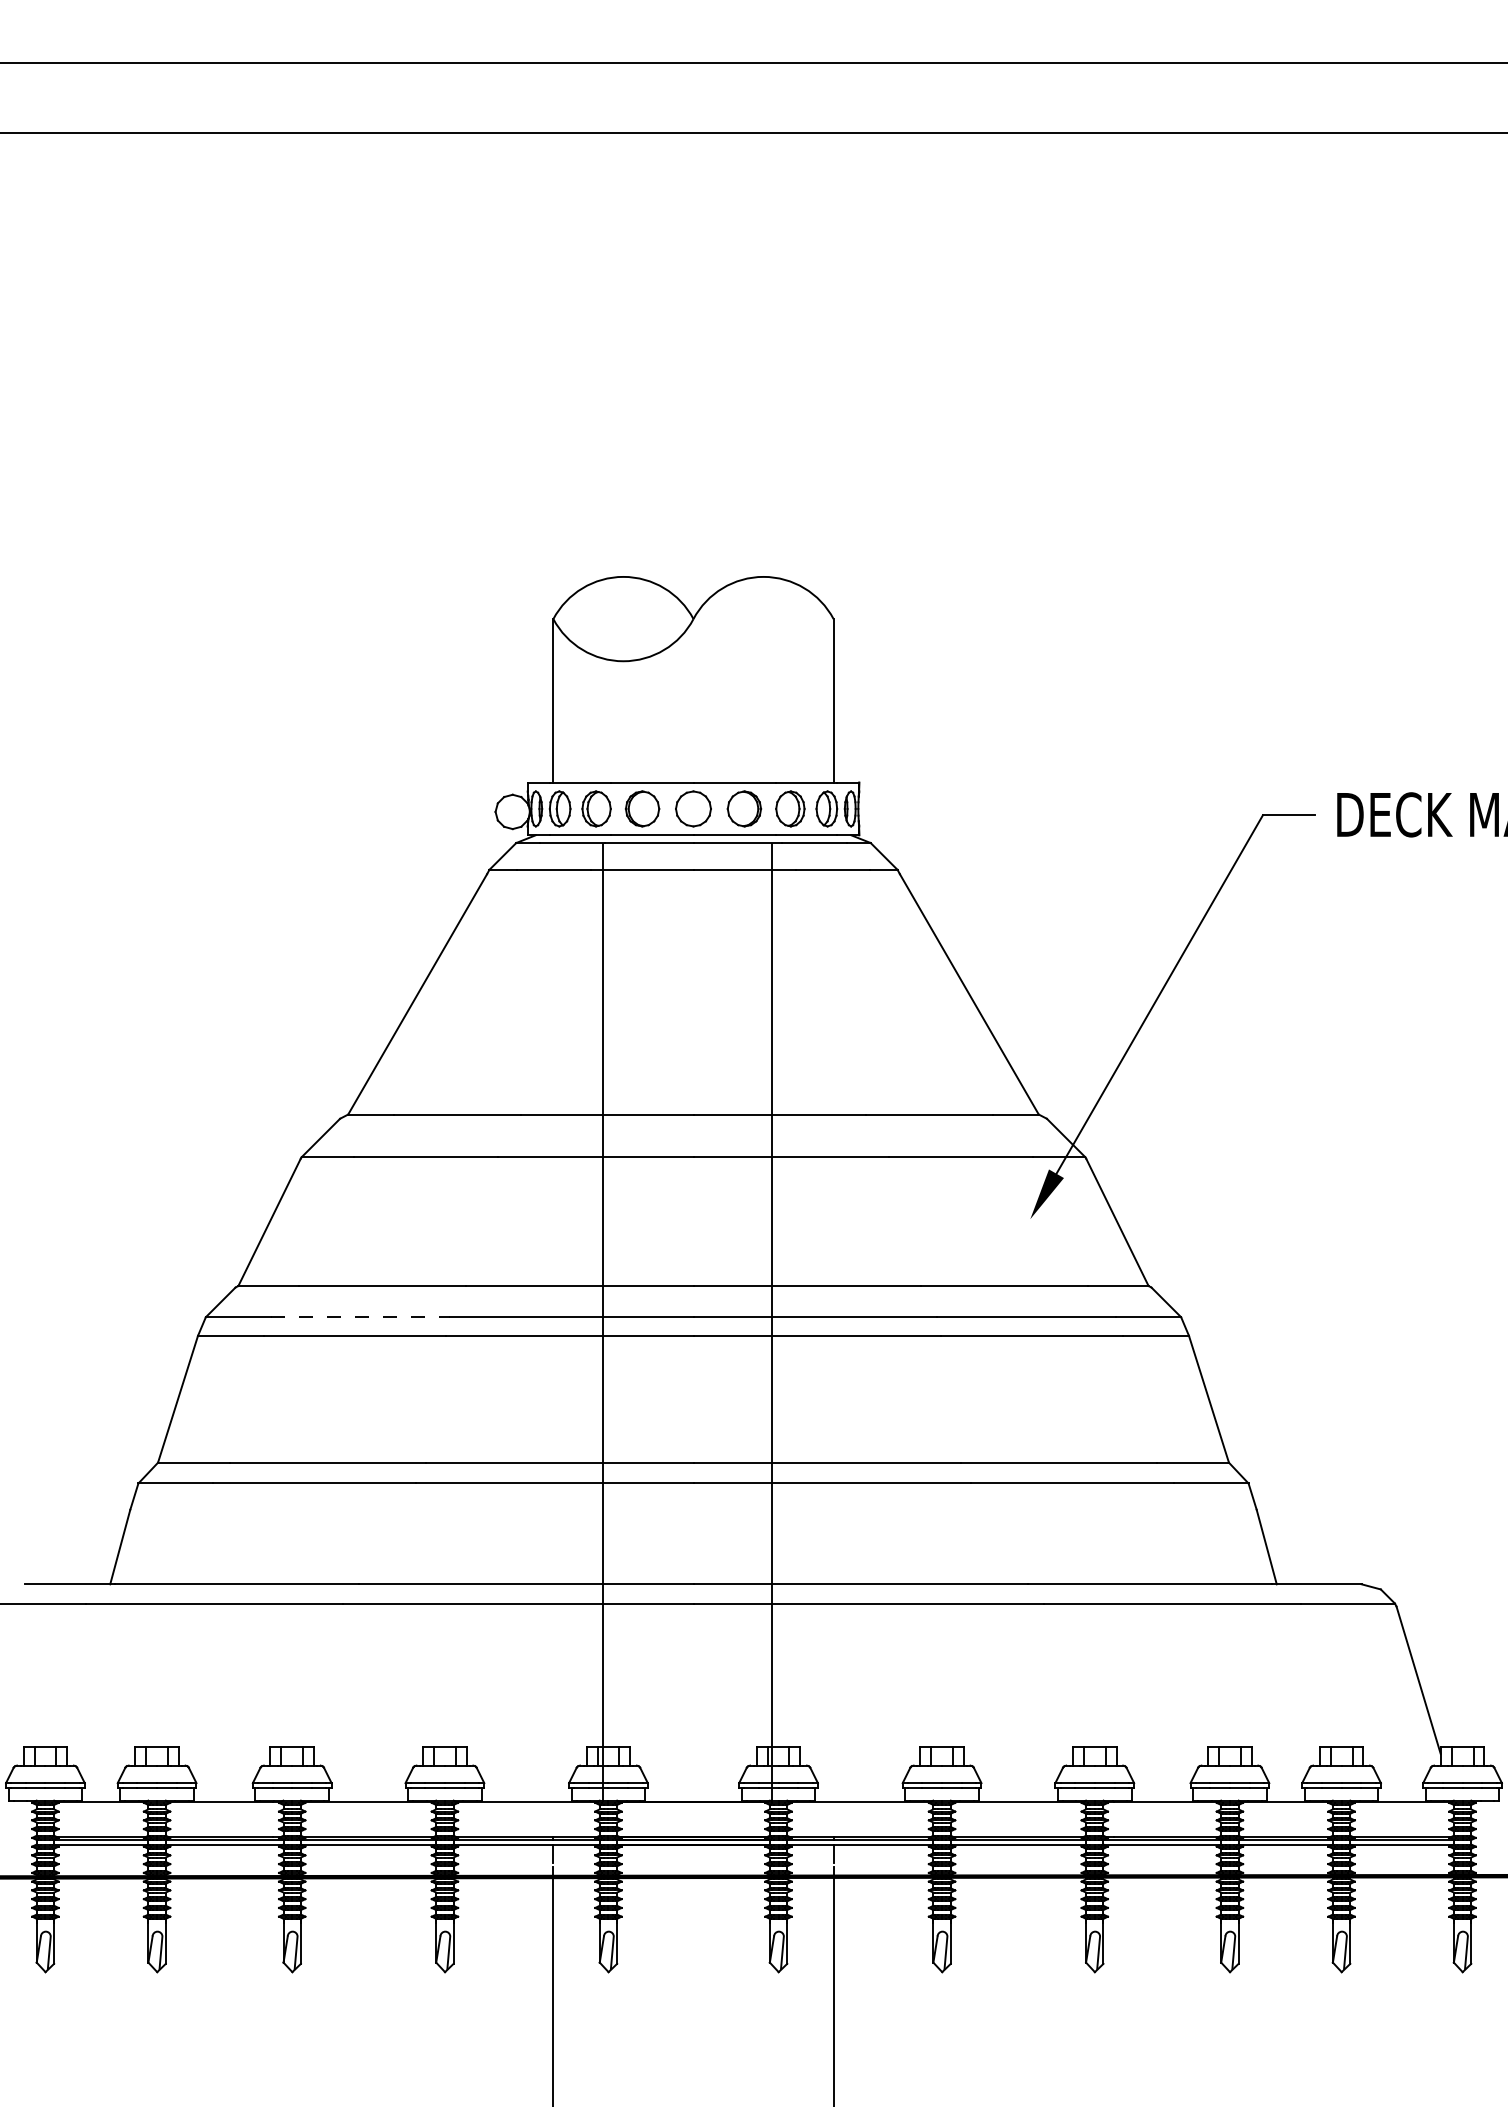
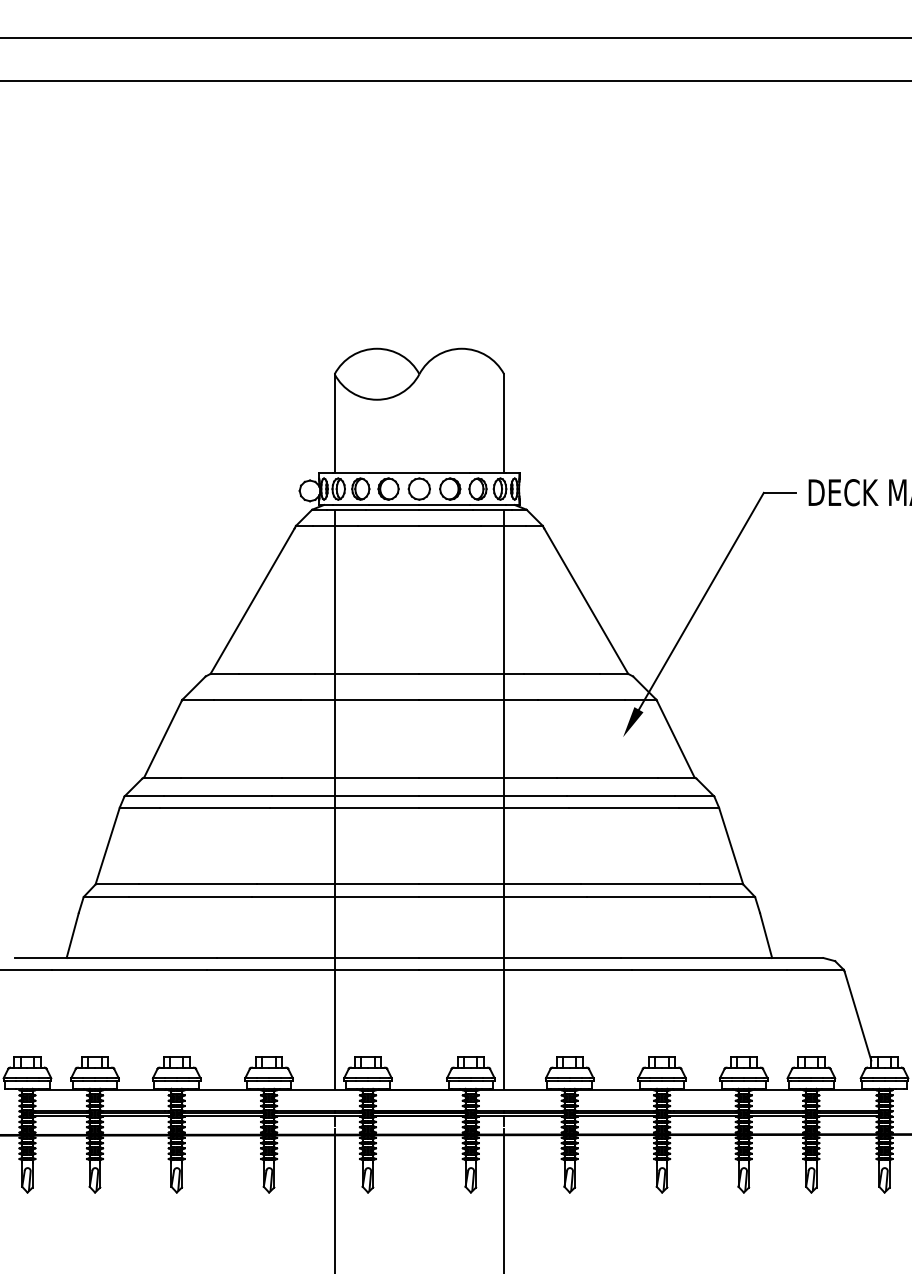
line: (359, 1317) -> (217, 796), dashed -> solid
line: (602, 1322) -> (334, 799), moved
line: (773, 1322) -> (504, 799), moved

